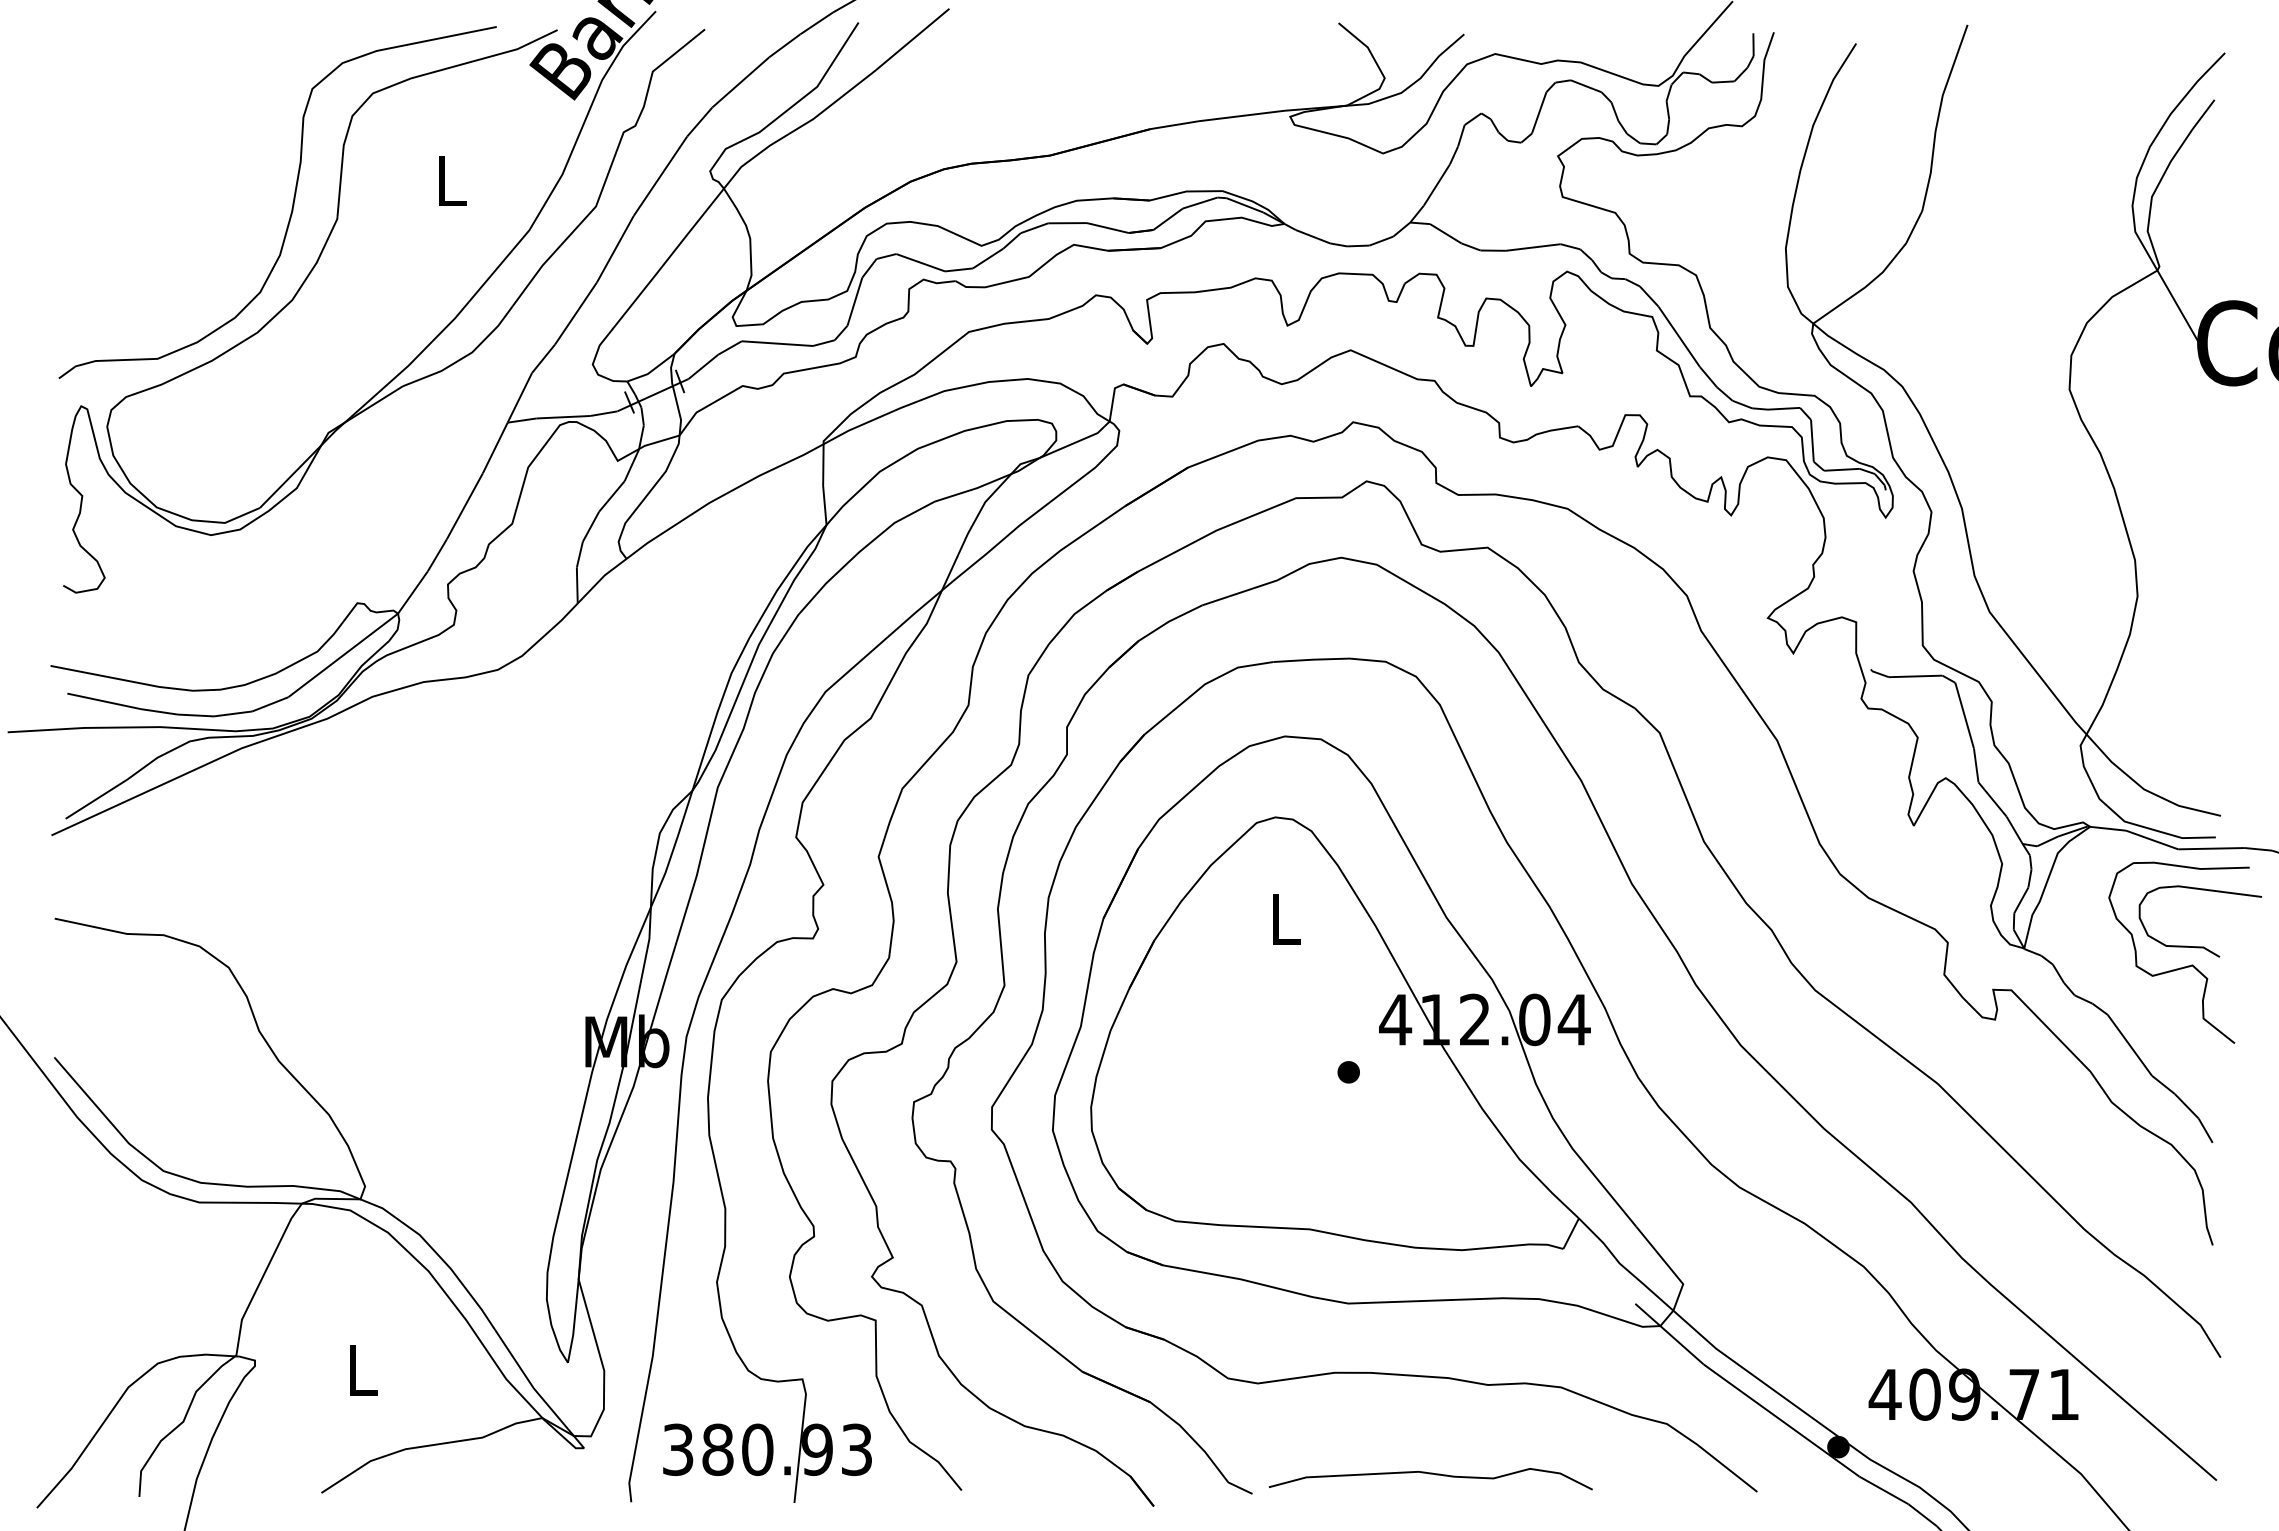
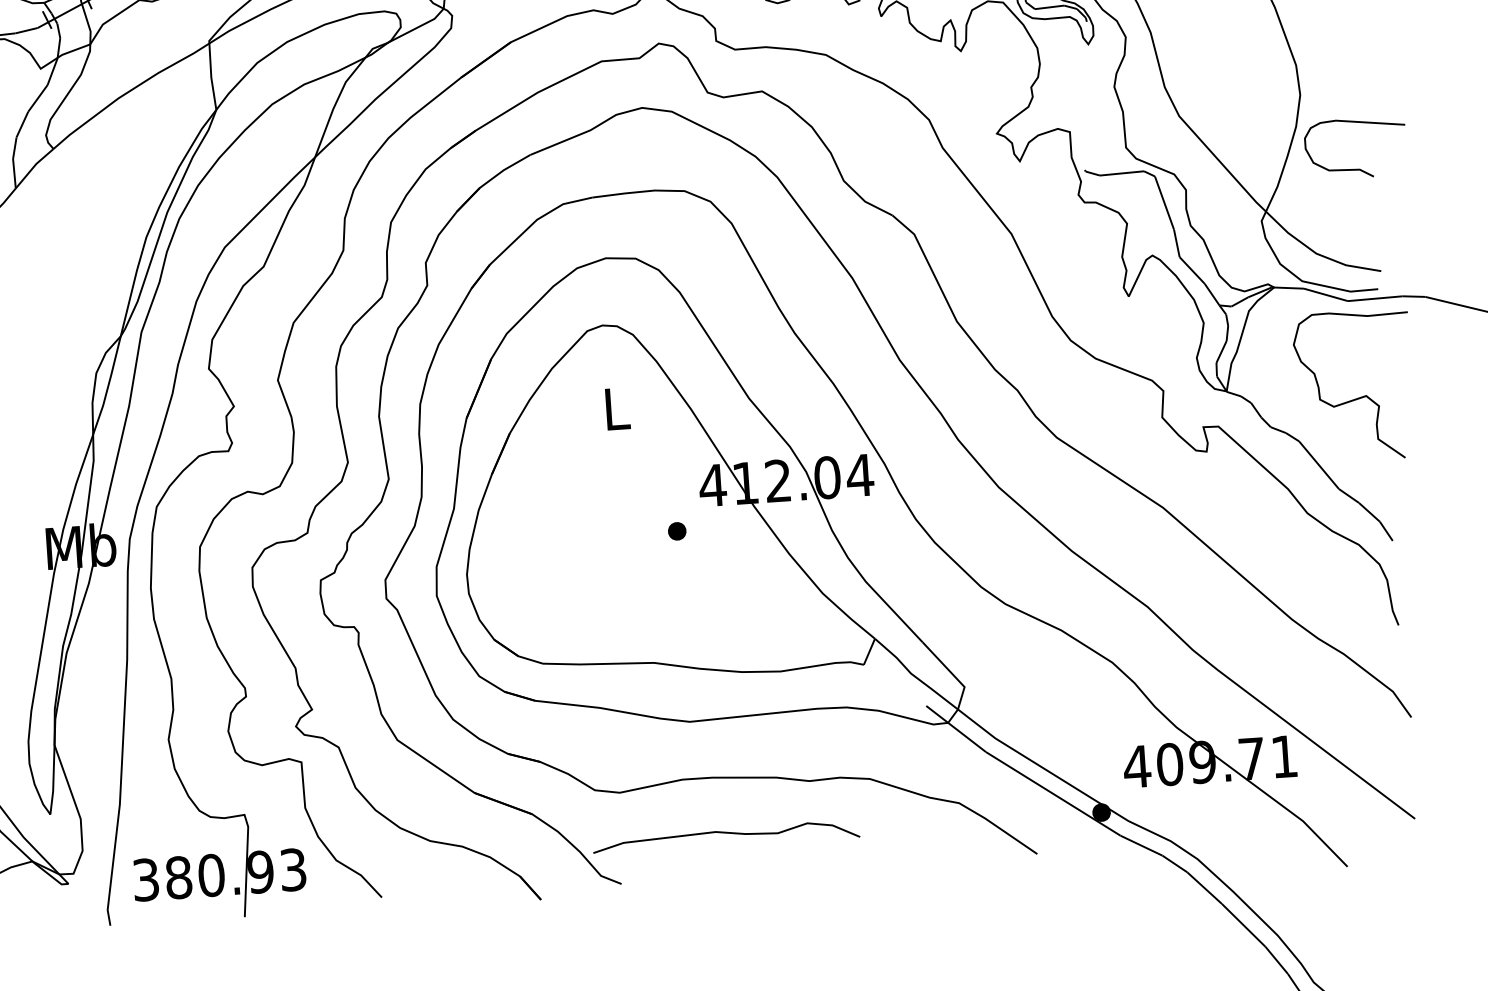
curve: (2199, 946) -> (1356, 169), moved
curve: (1430, 1474) -> (725, 833), moved

